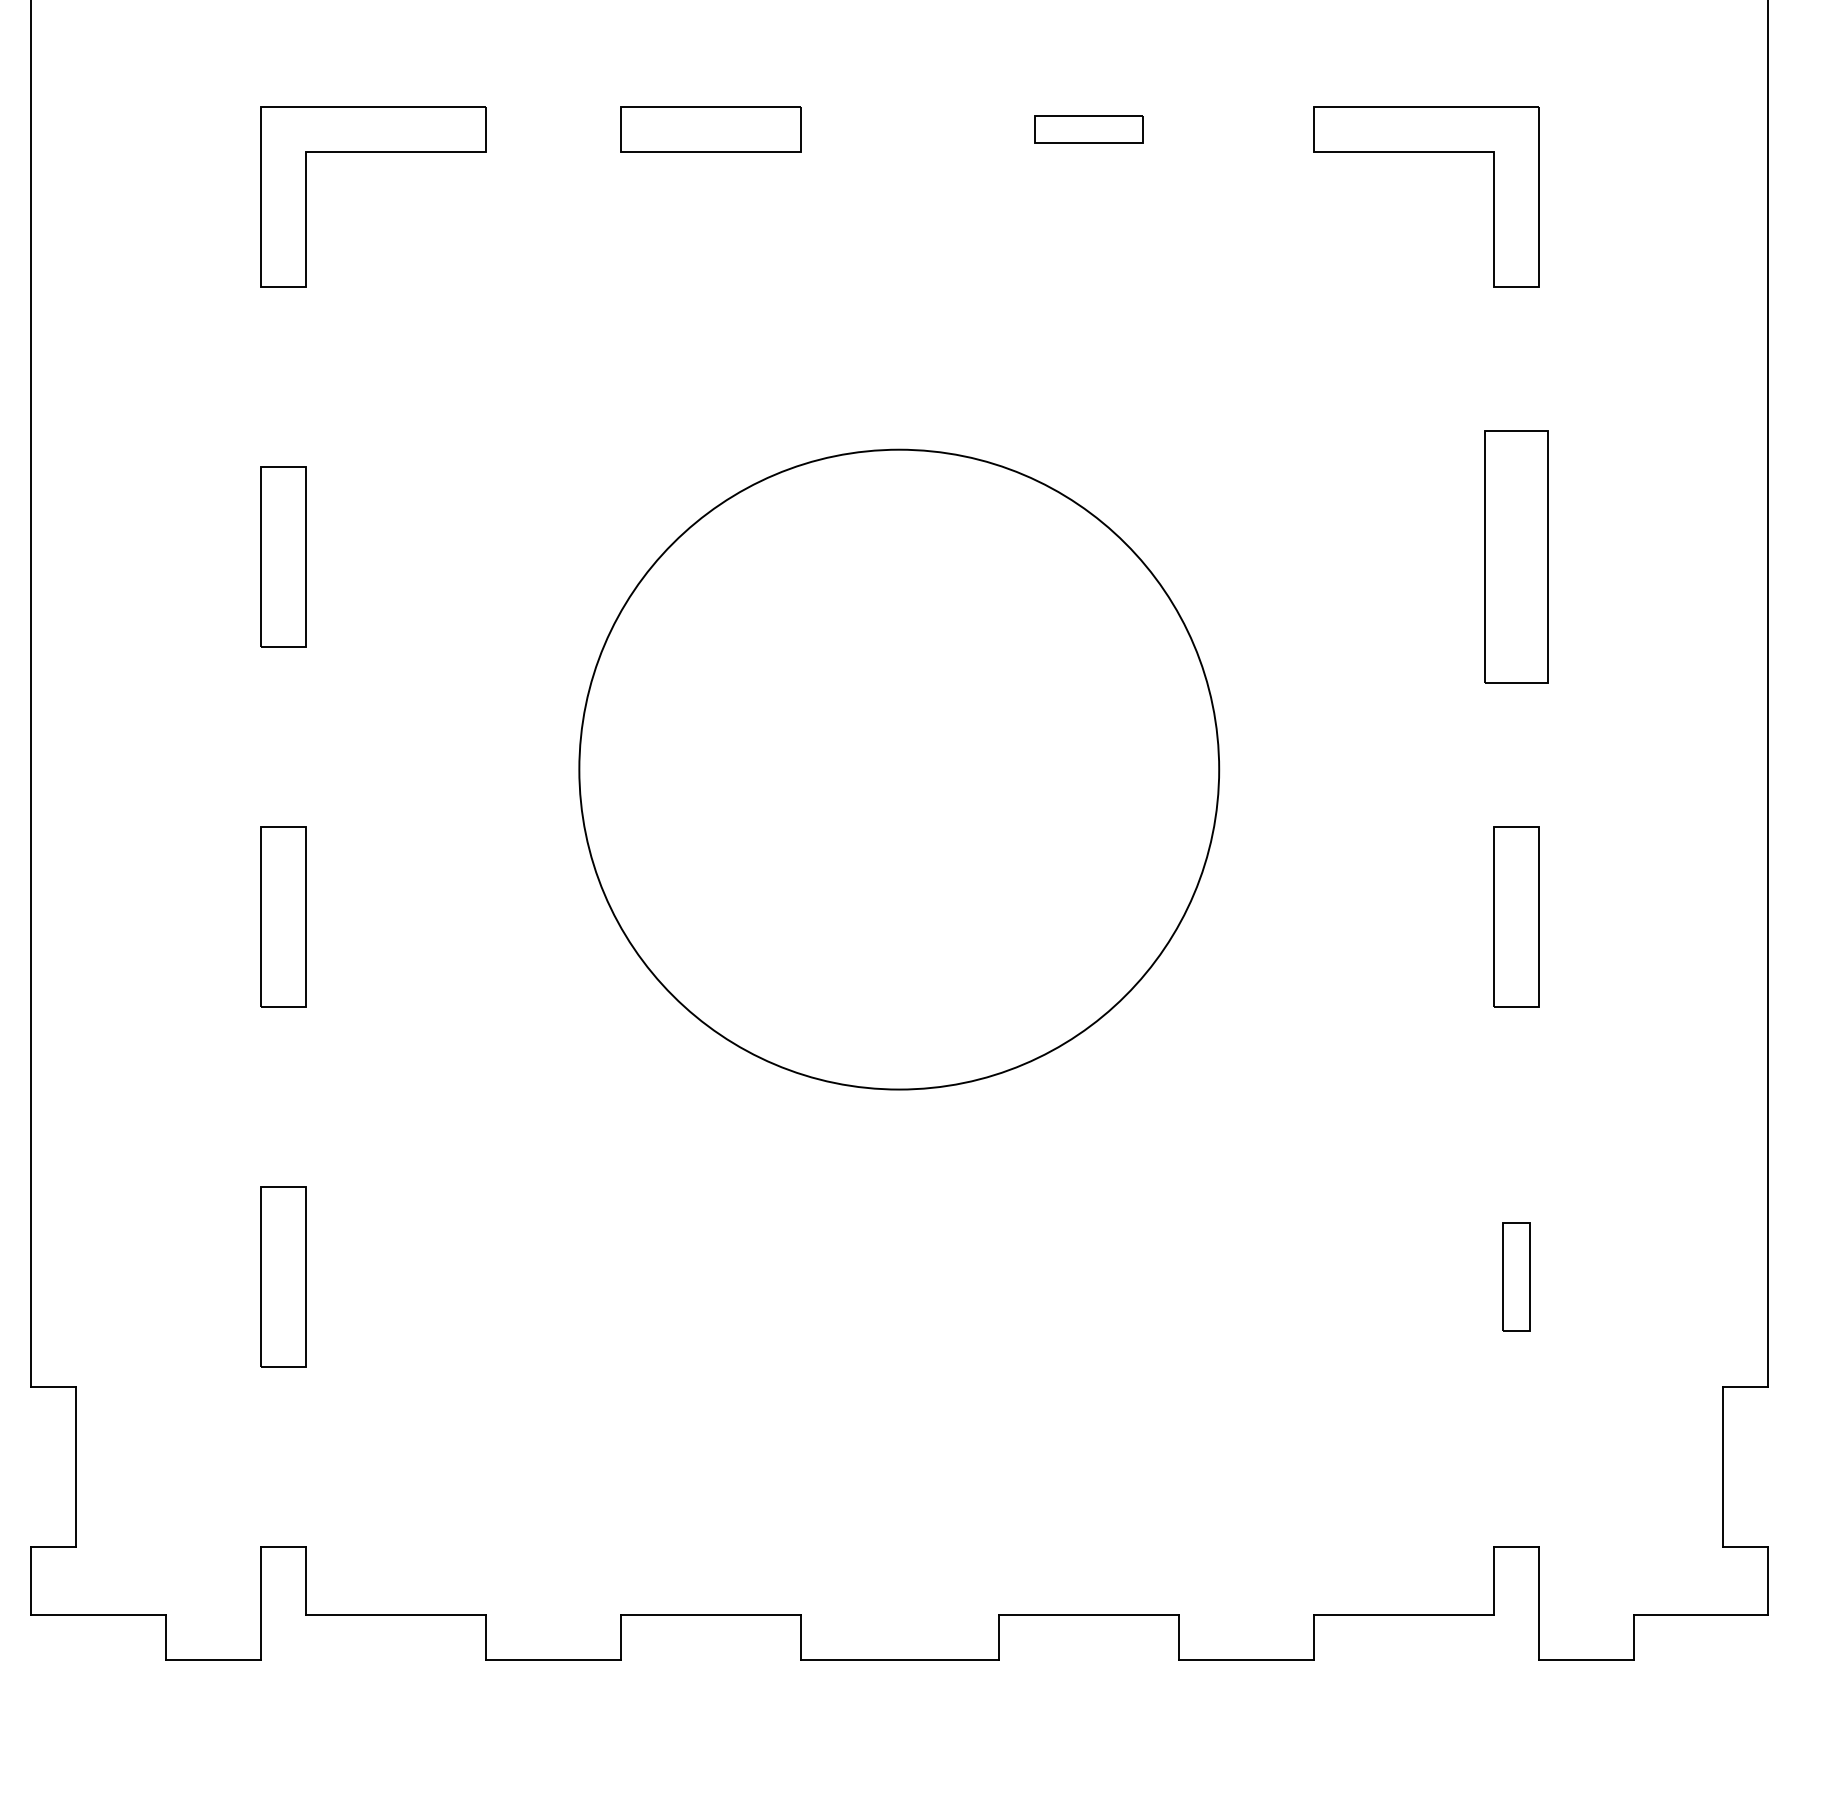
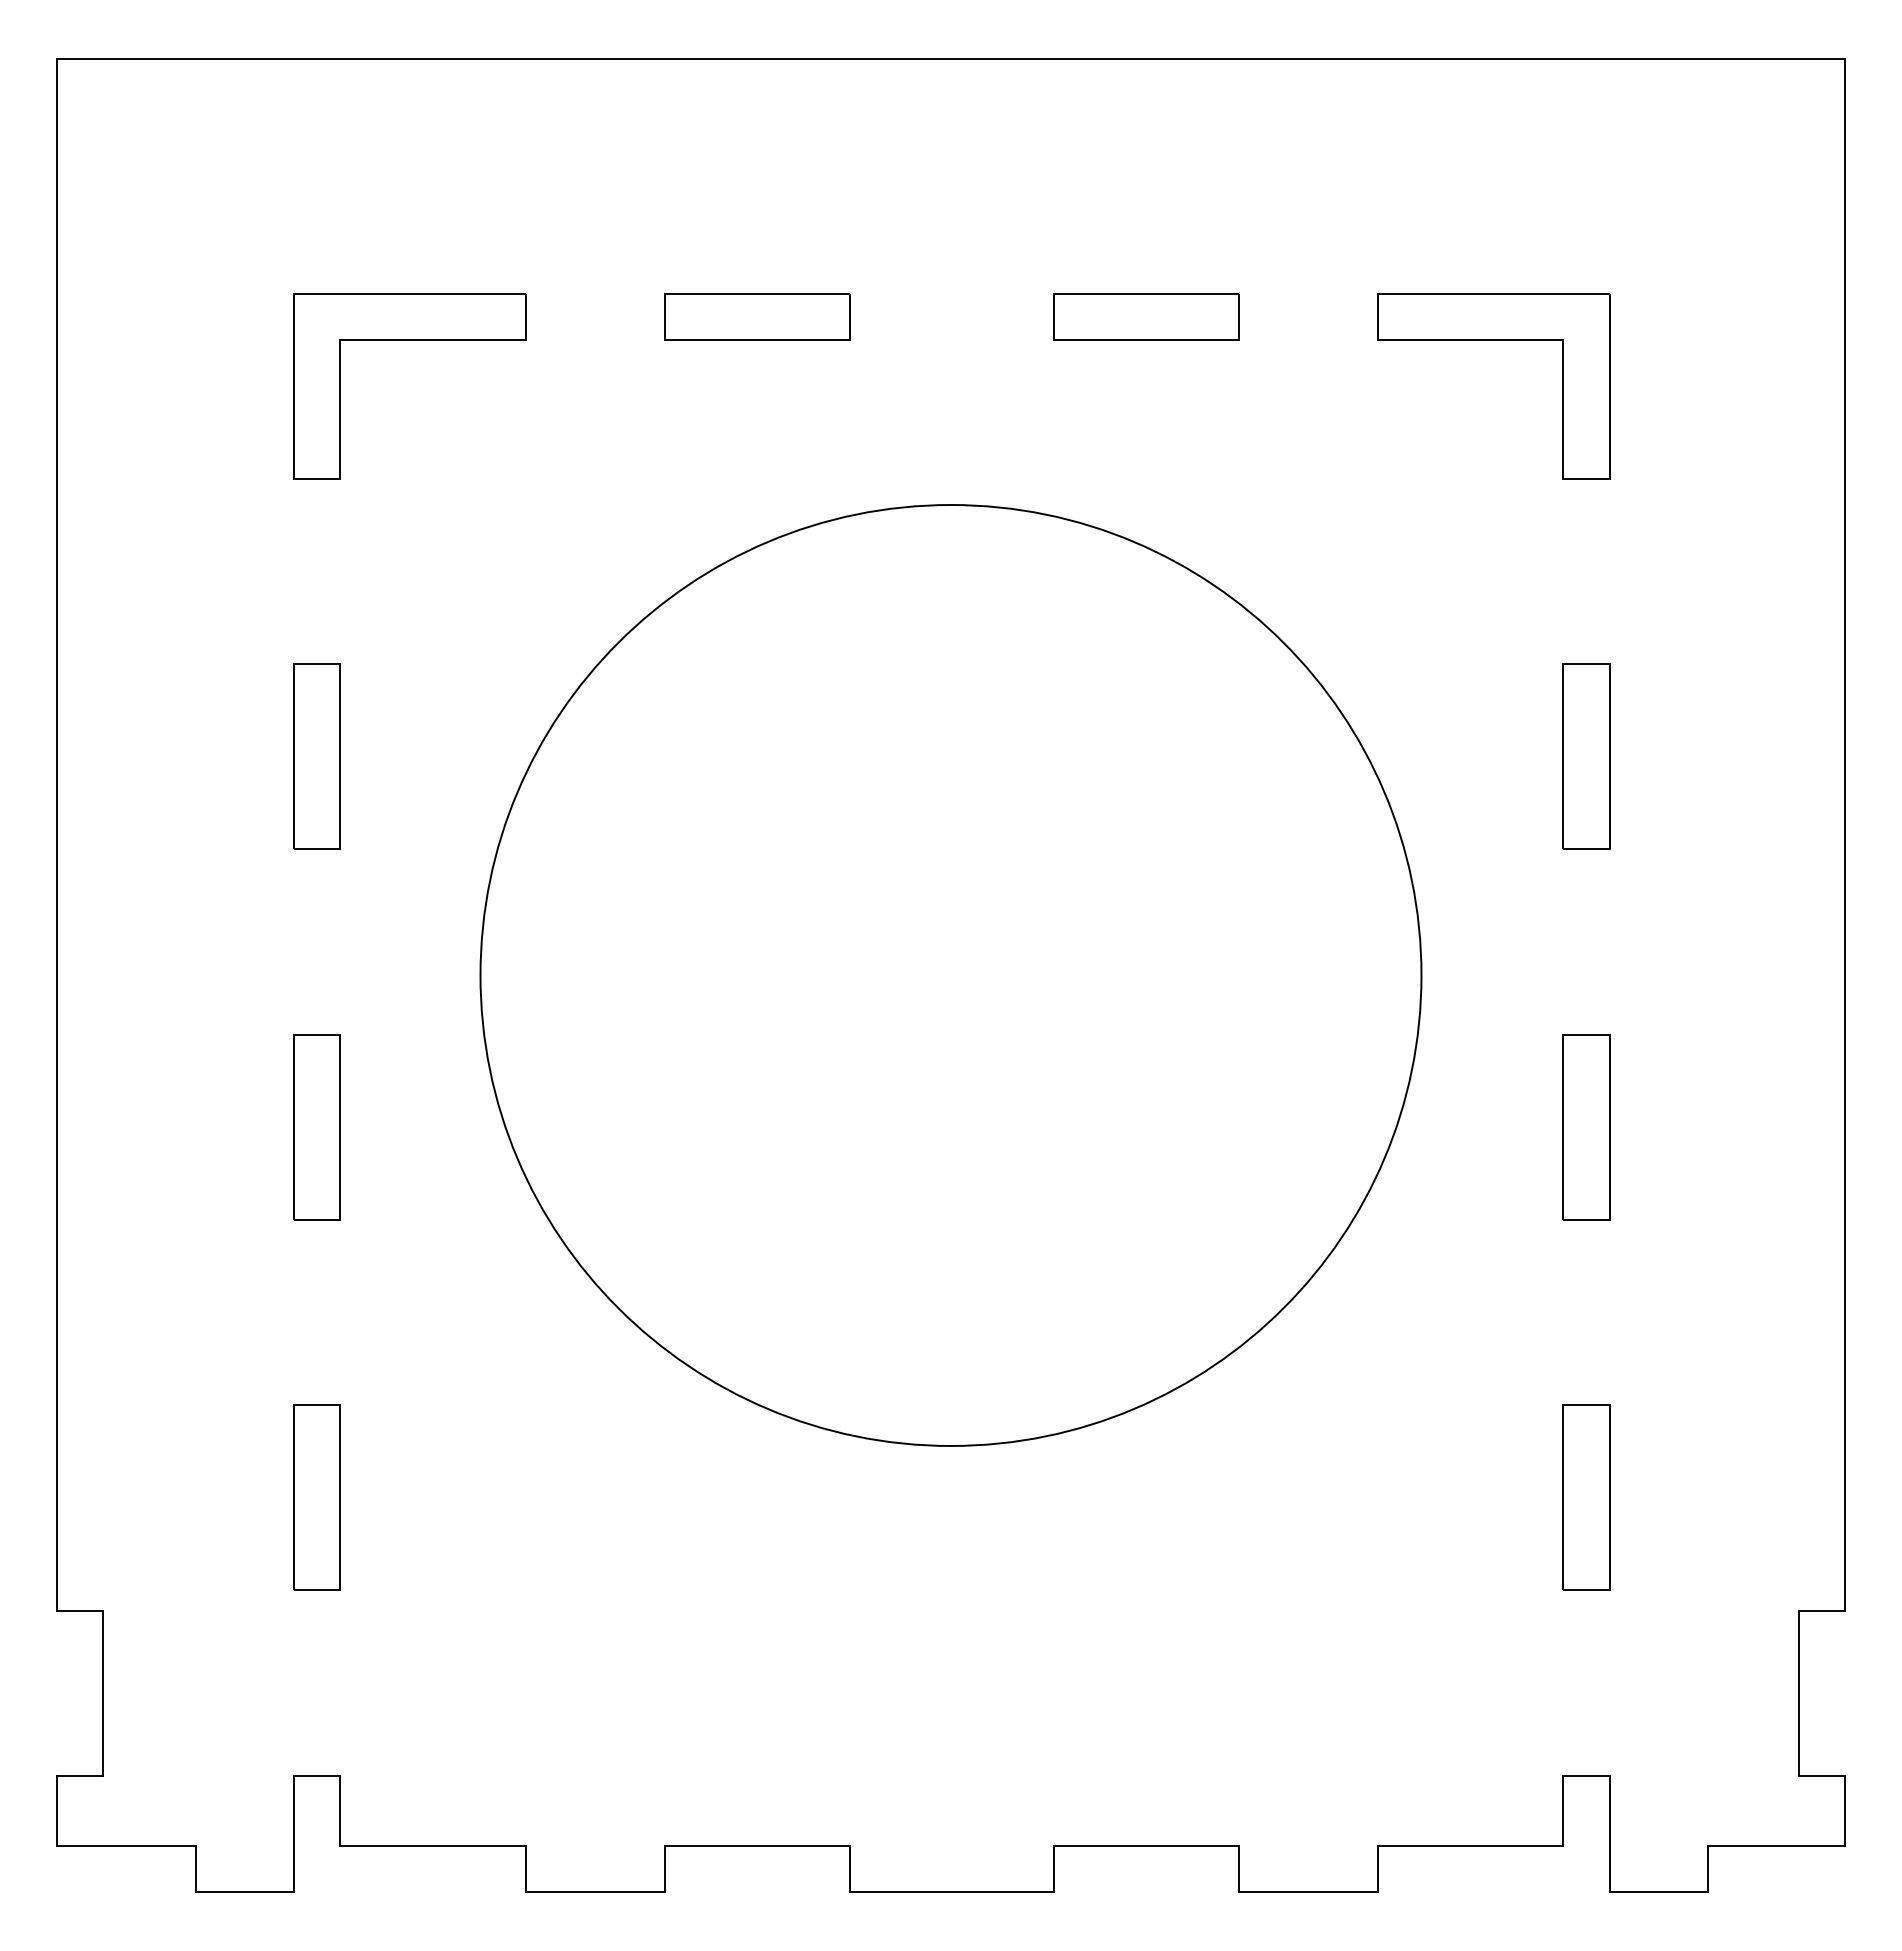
part: (1089, 129) -> (1146, 316), size x1.67
part: (1516, 556) -> (1586, 756), size x0.71
circle: (898, 769) -> (950, 975), size x1.43
part: (1516, 1276) -> (1586, 1497), size x1.67

